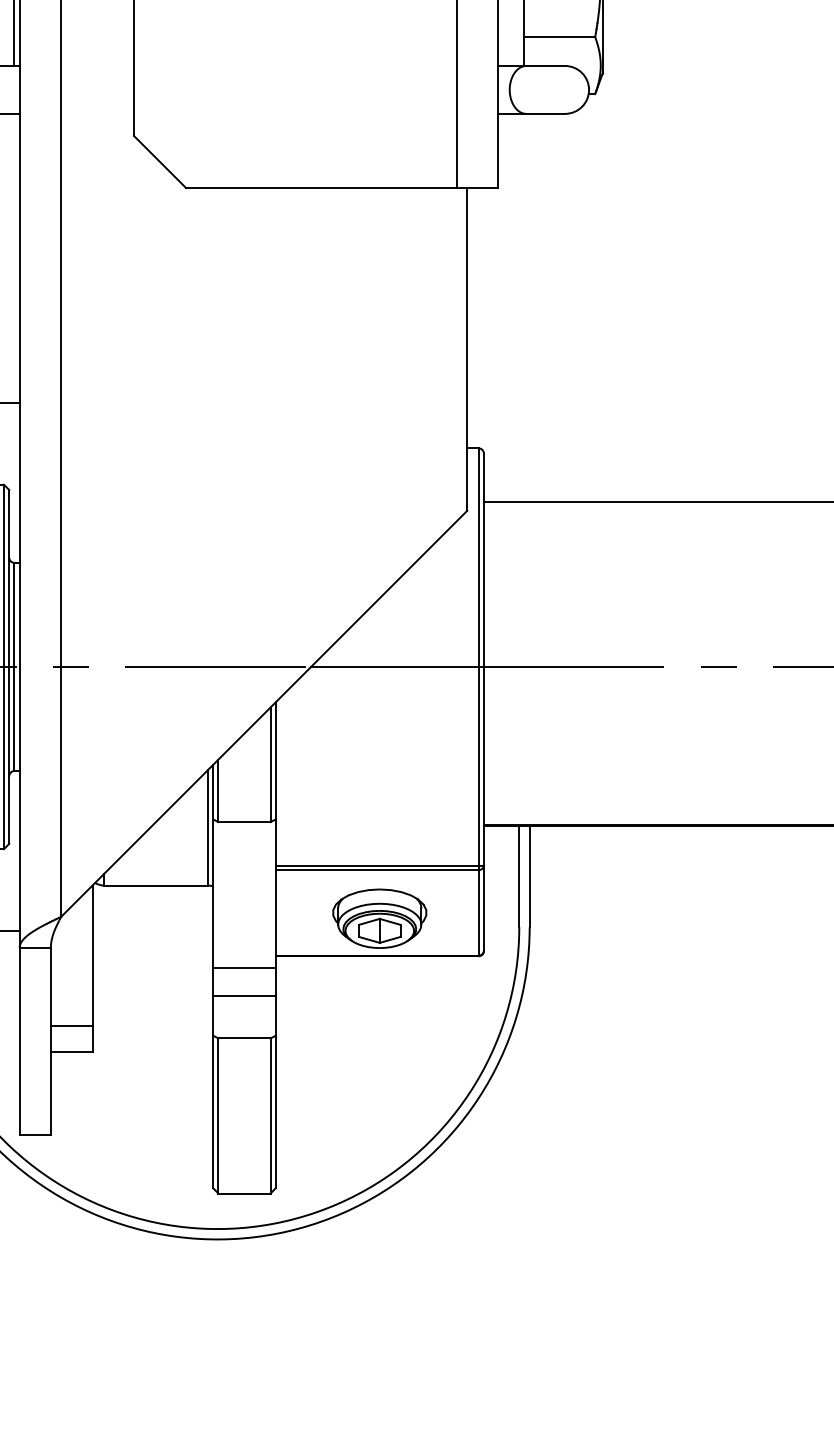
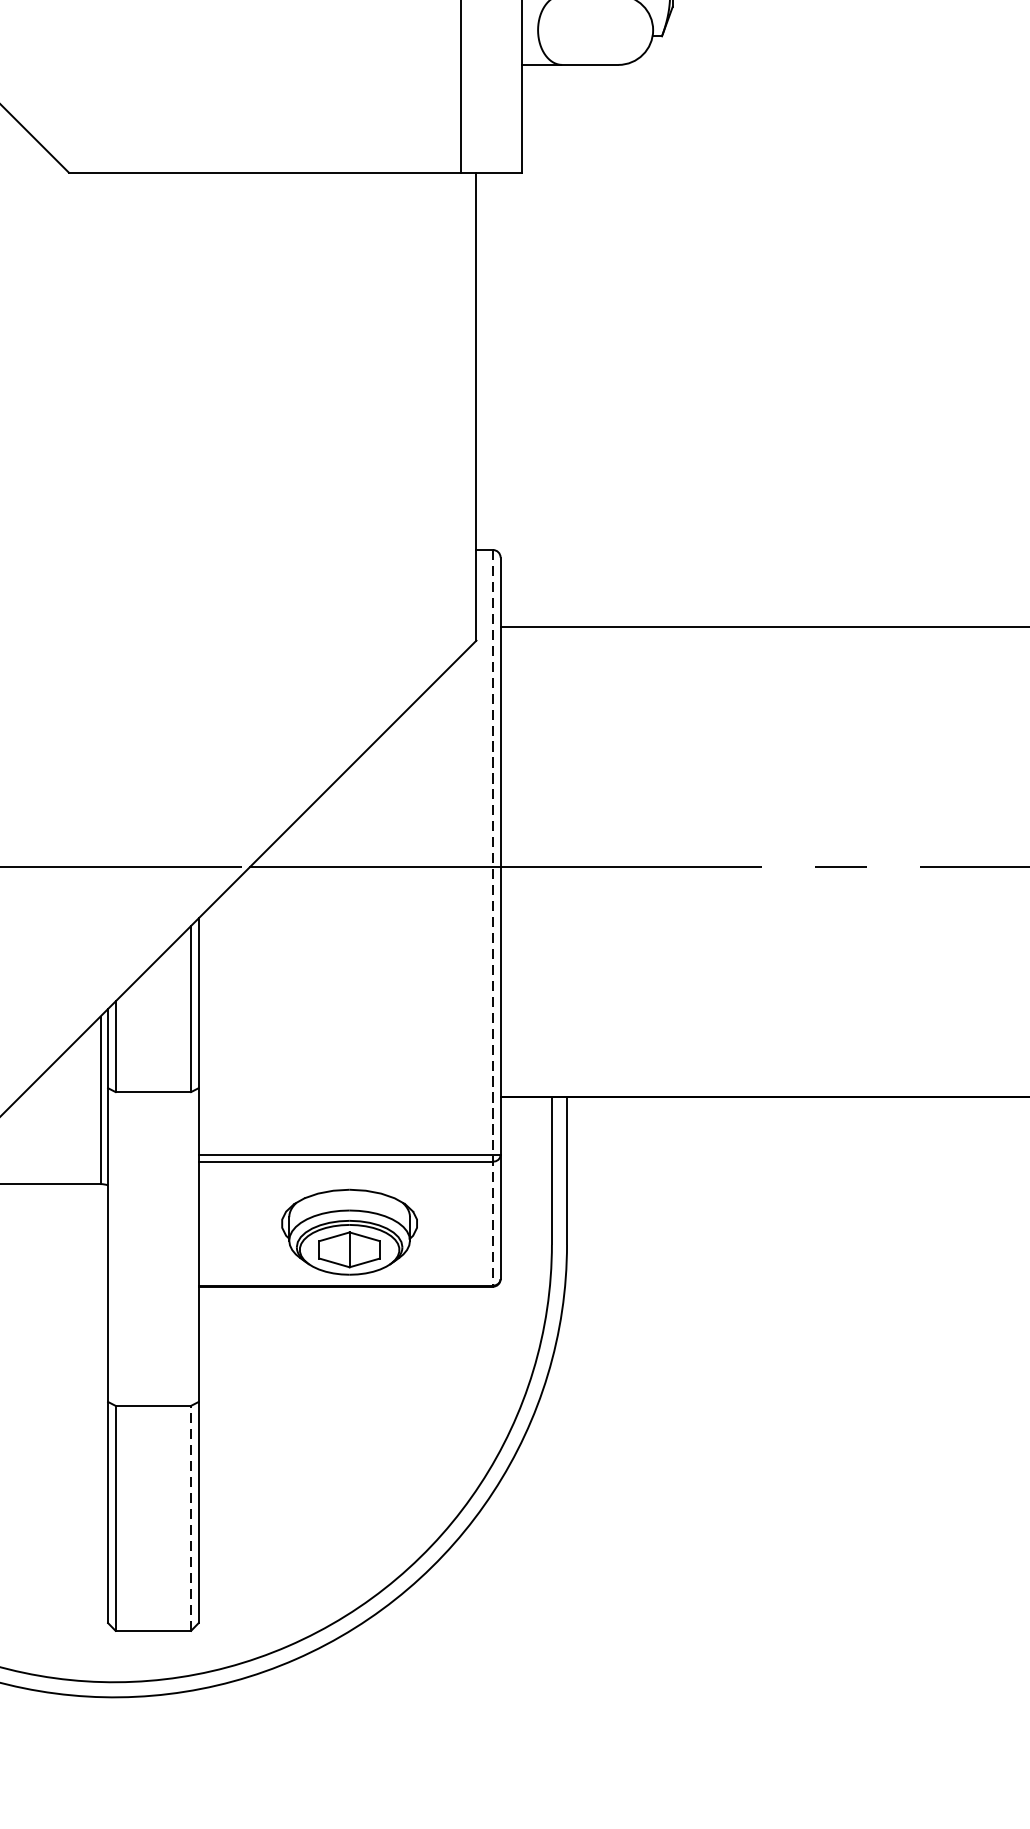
line: (478, 702) -> (492, 918), solid -> dashed
line: (244, 967) -> (153, 1302), removed
line: (244, 996) -> (153, 1344), removed
line: (270, 1116) -> (191, 1519), solid -> dashed

